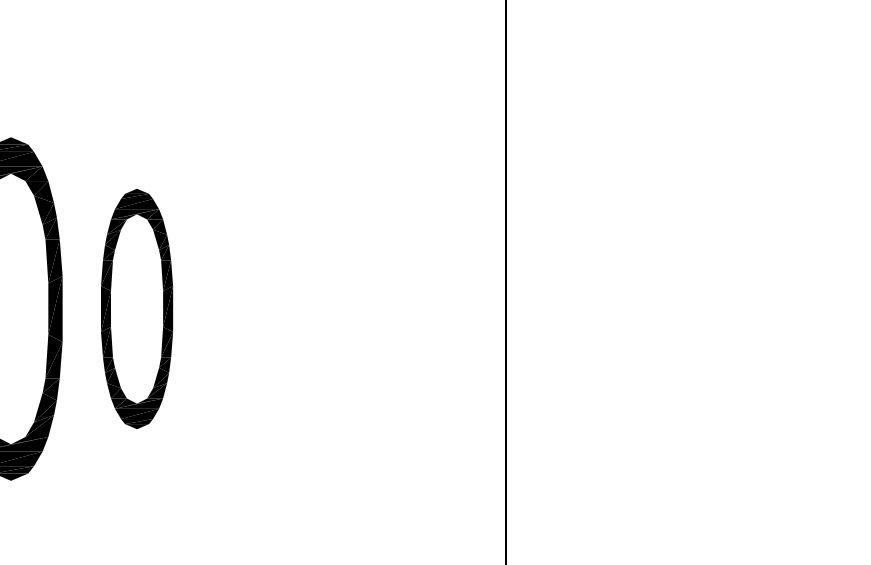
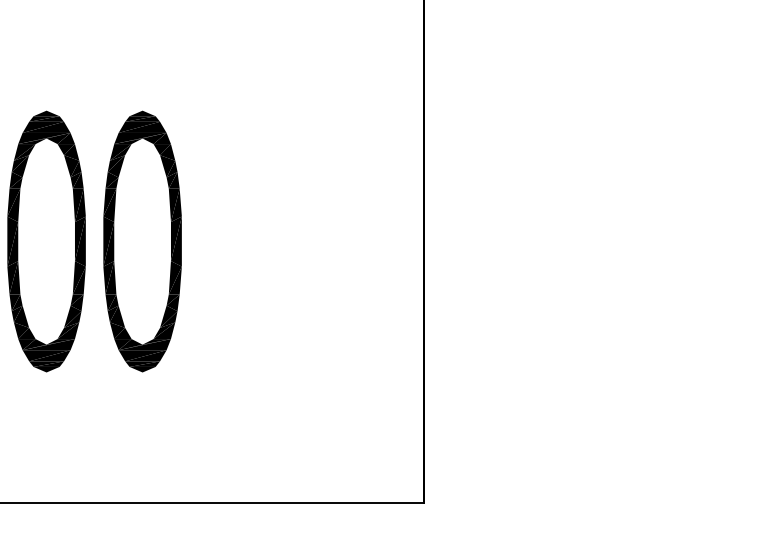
part: (136, 308) -> (142, 241), size x1.43

